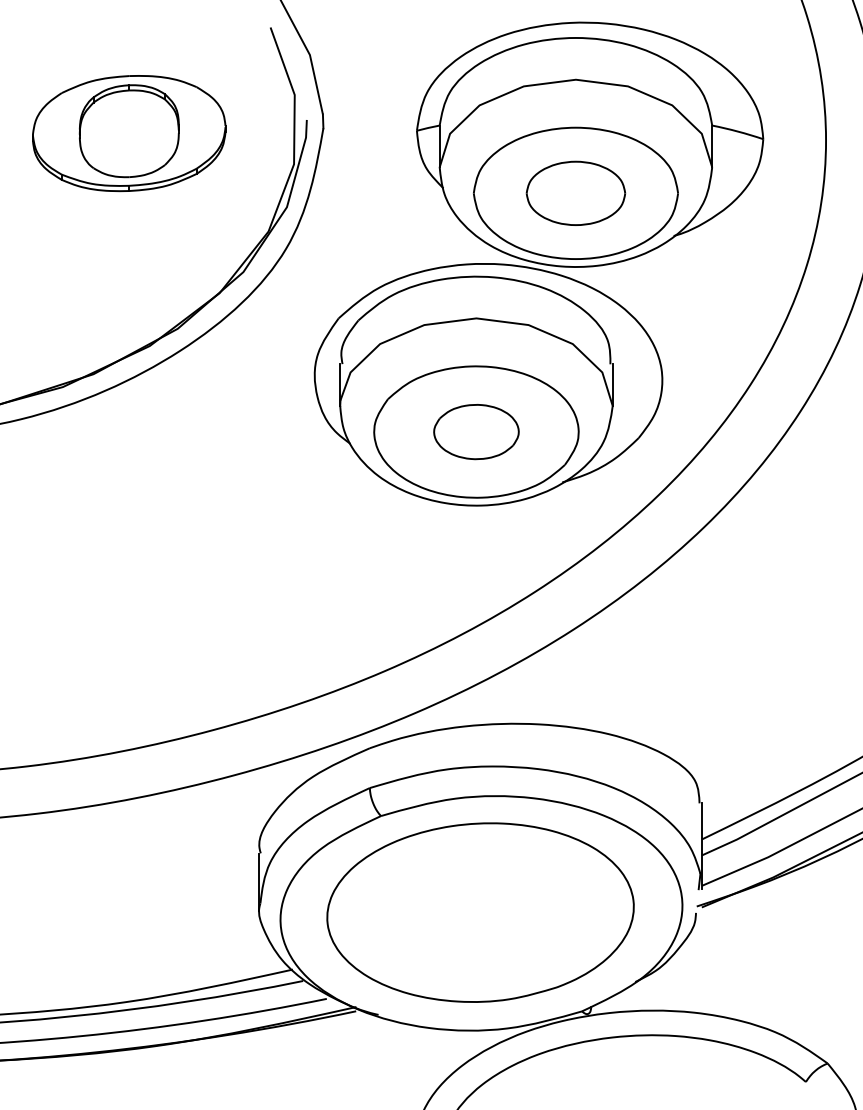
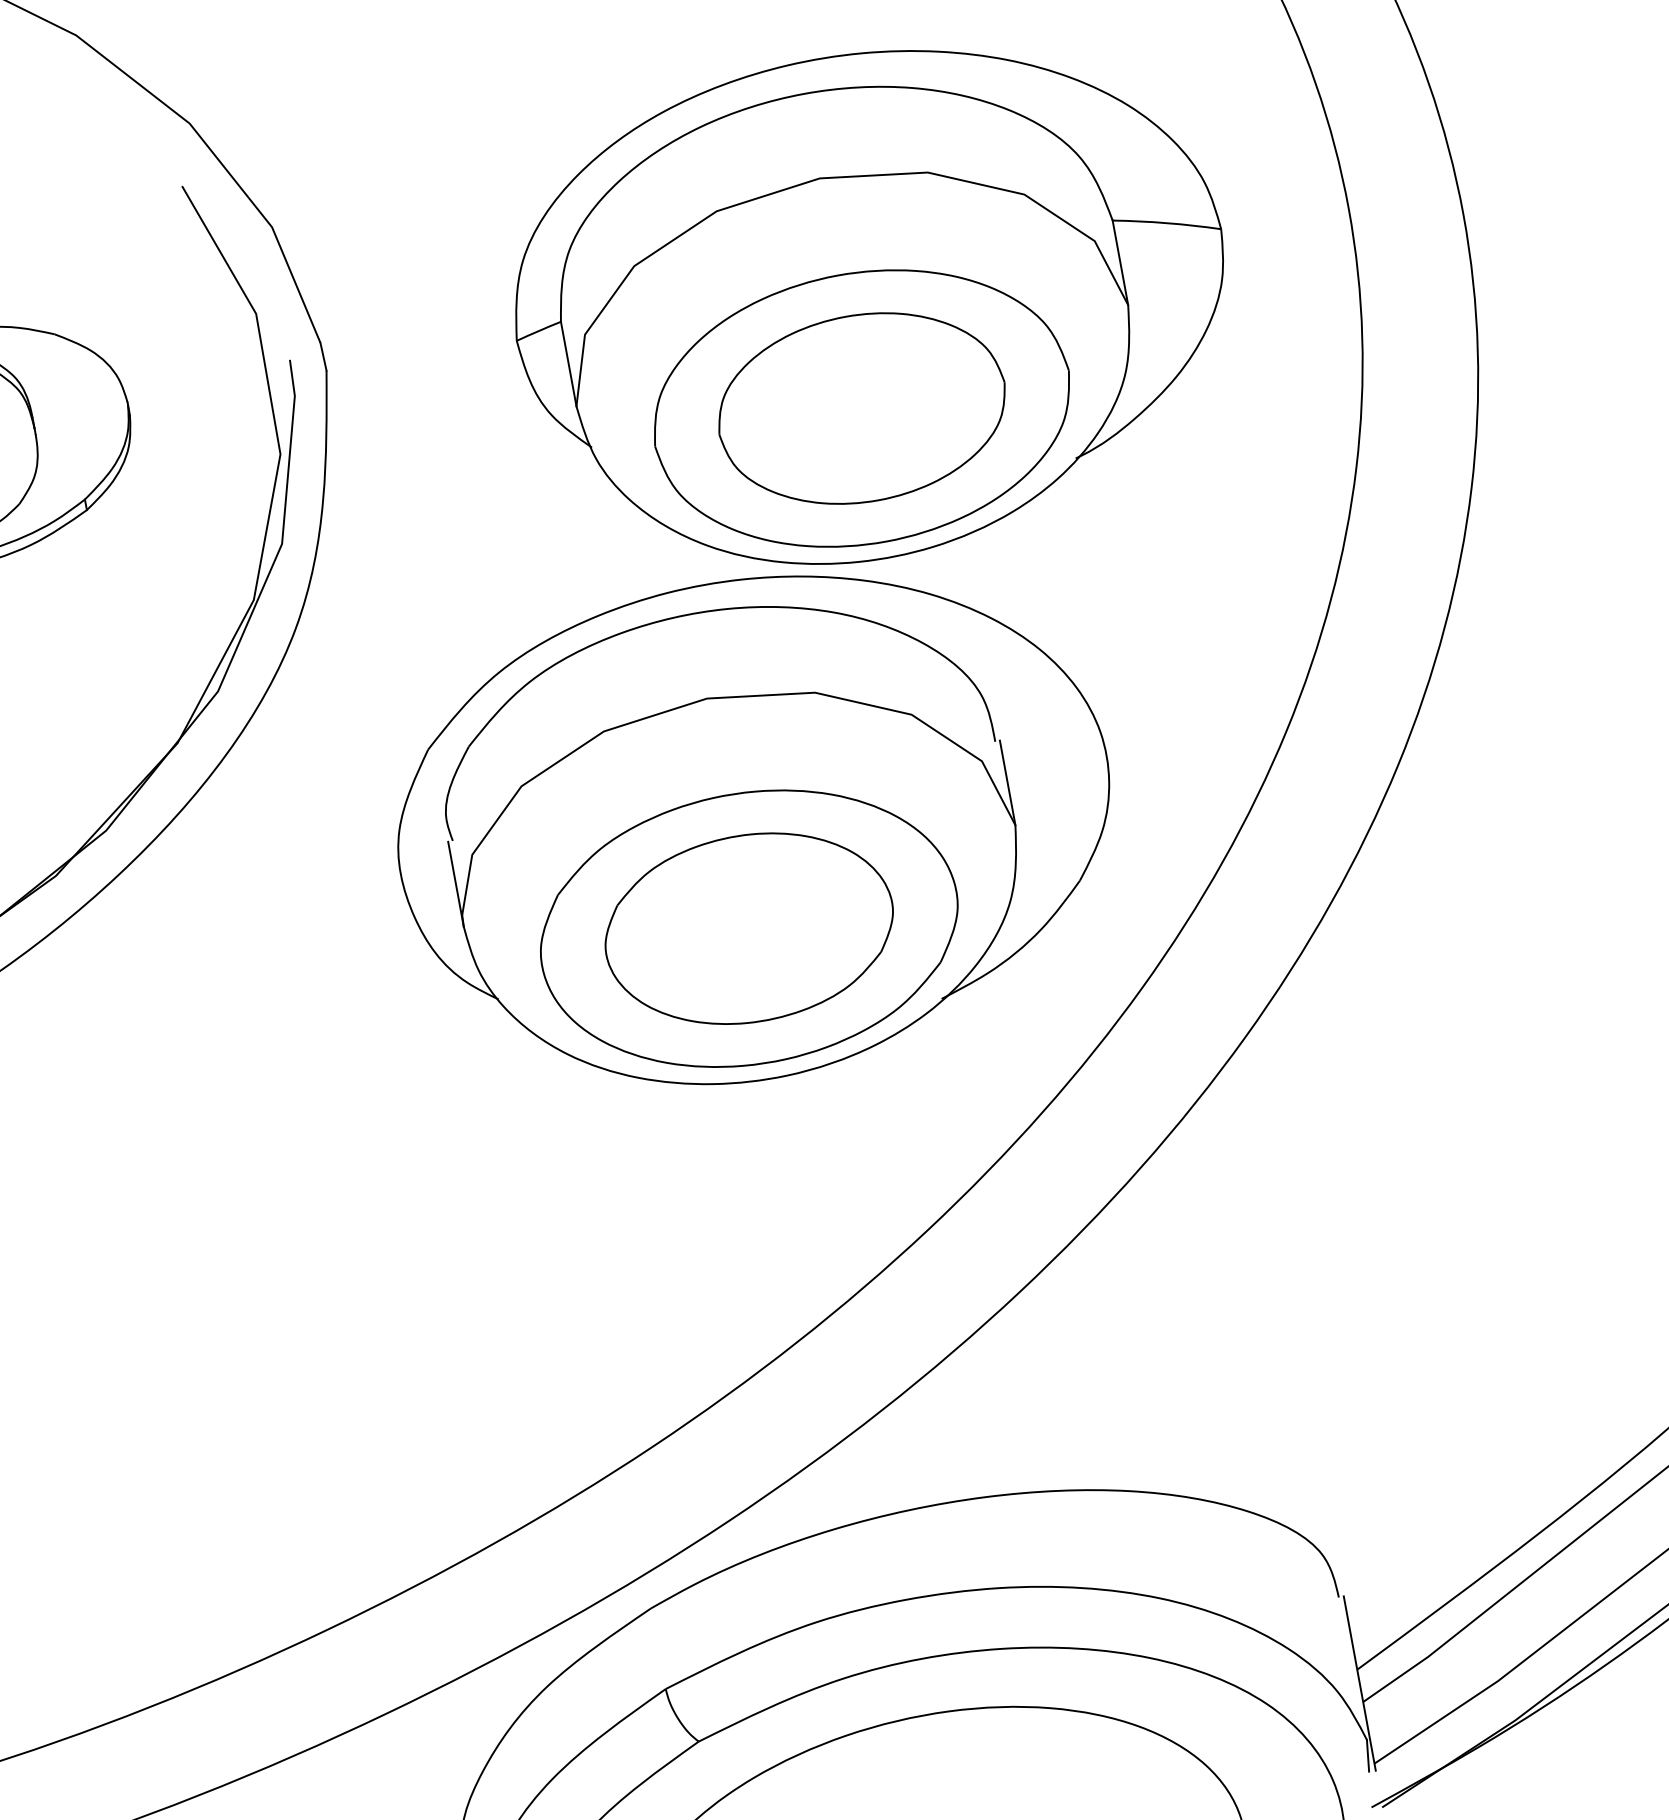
part: (575, 193) -> (861, 408), size x1.43
part: (476, 431) -> (749, 927), size x1.67

